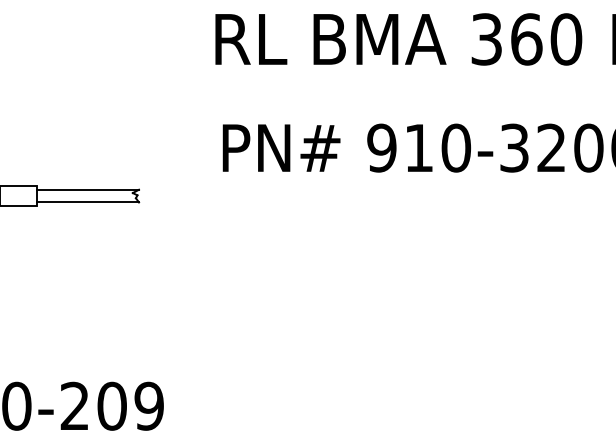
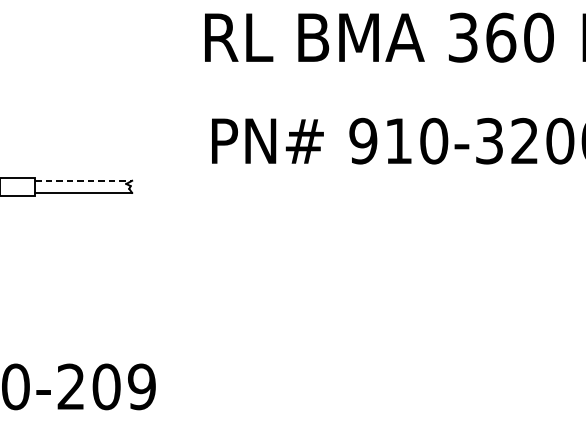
line: (88, 189) -> (84, 180), solid -> dashed

